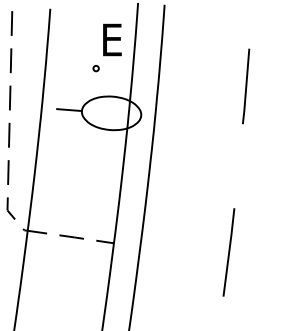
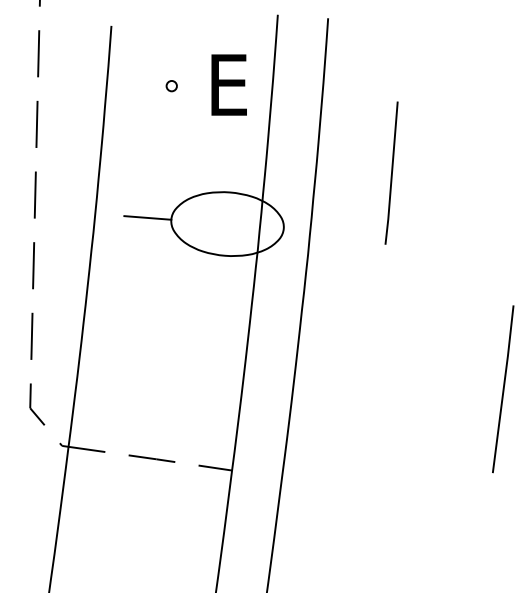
part: (95, 68) -> (170, 85), moved
line: (246, 86) -> (392, 173), moved
line: (228, 252) -> (502, 389), moved

